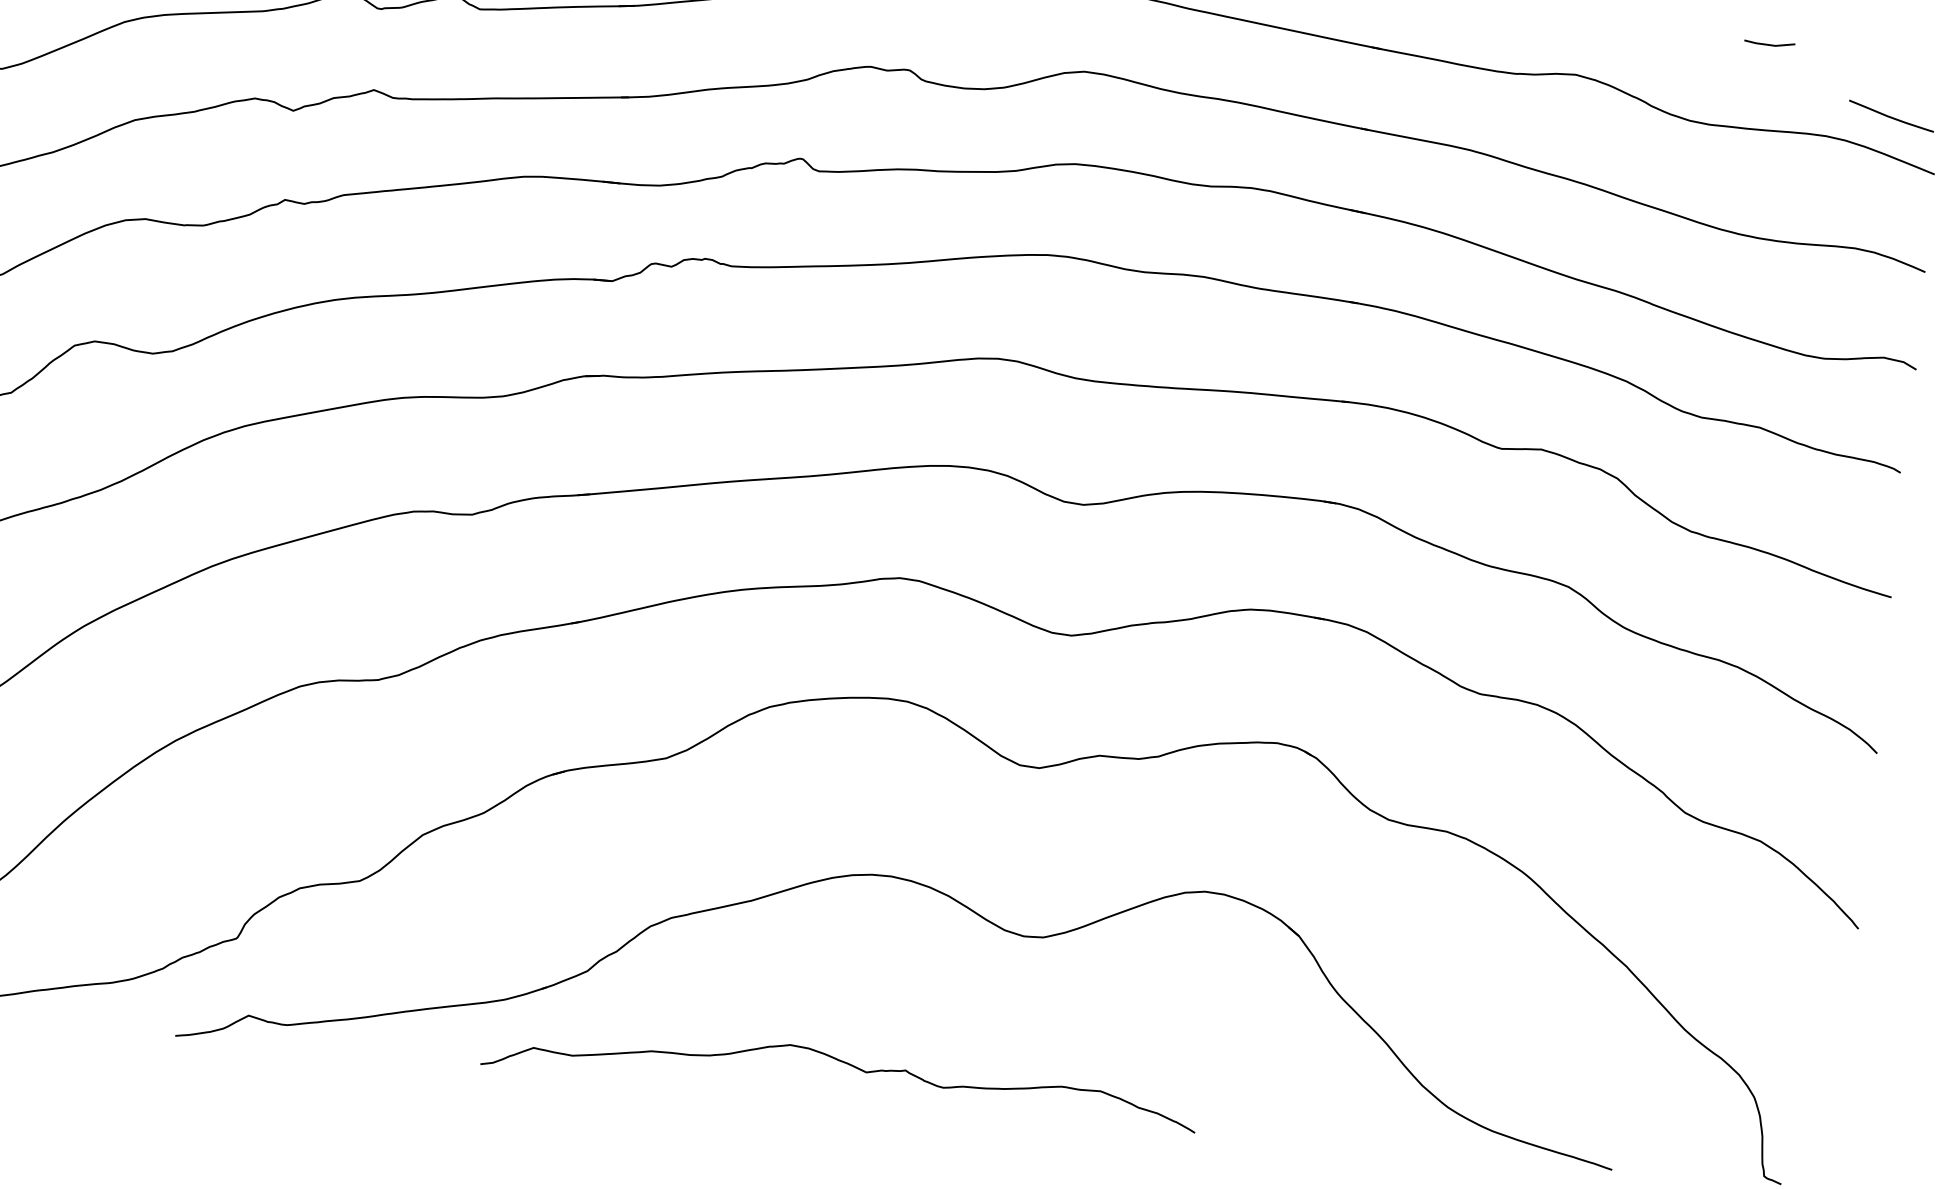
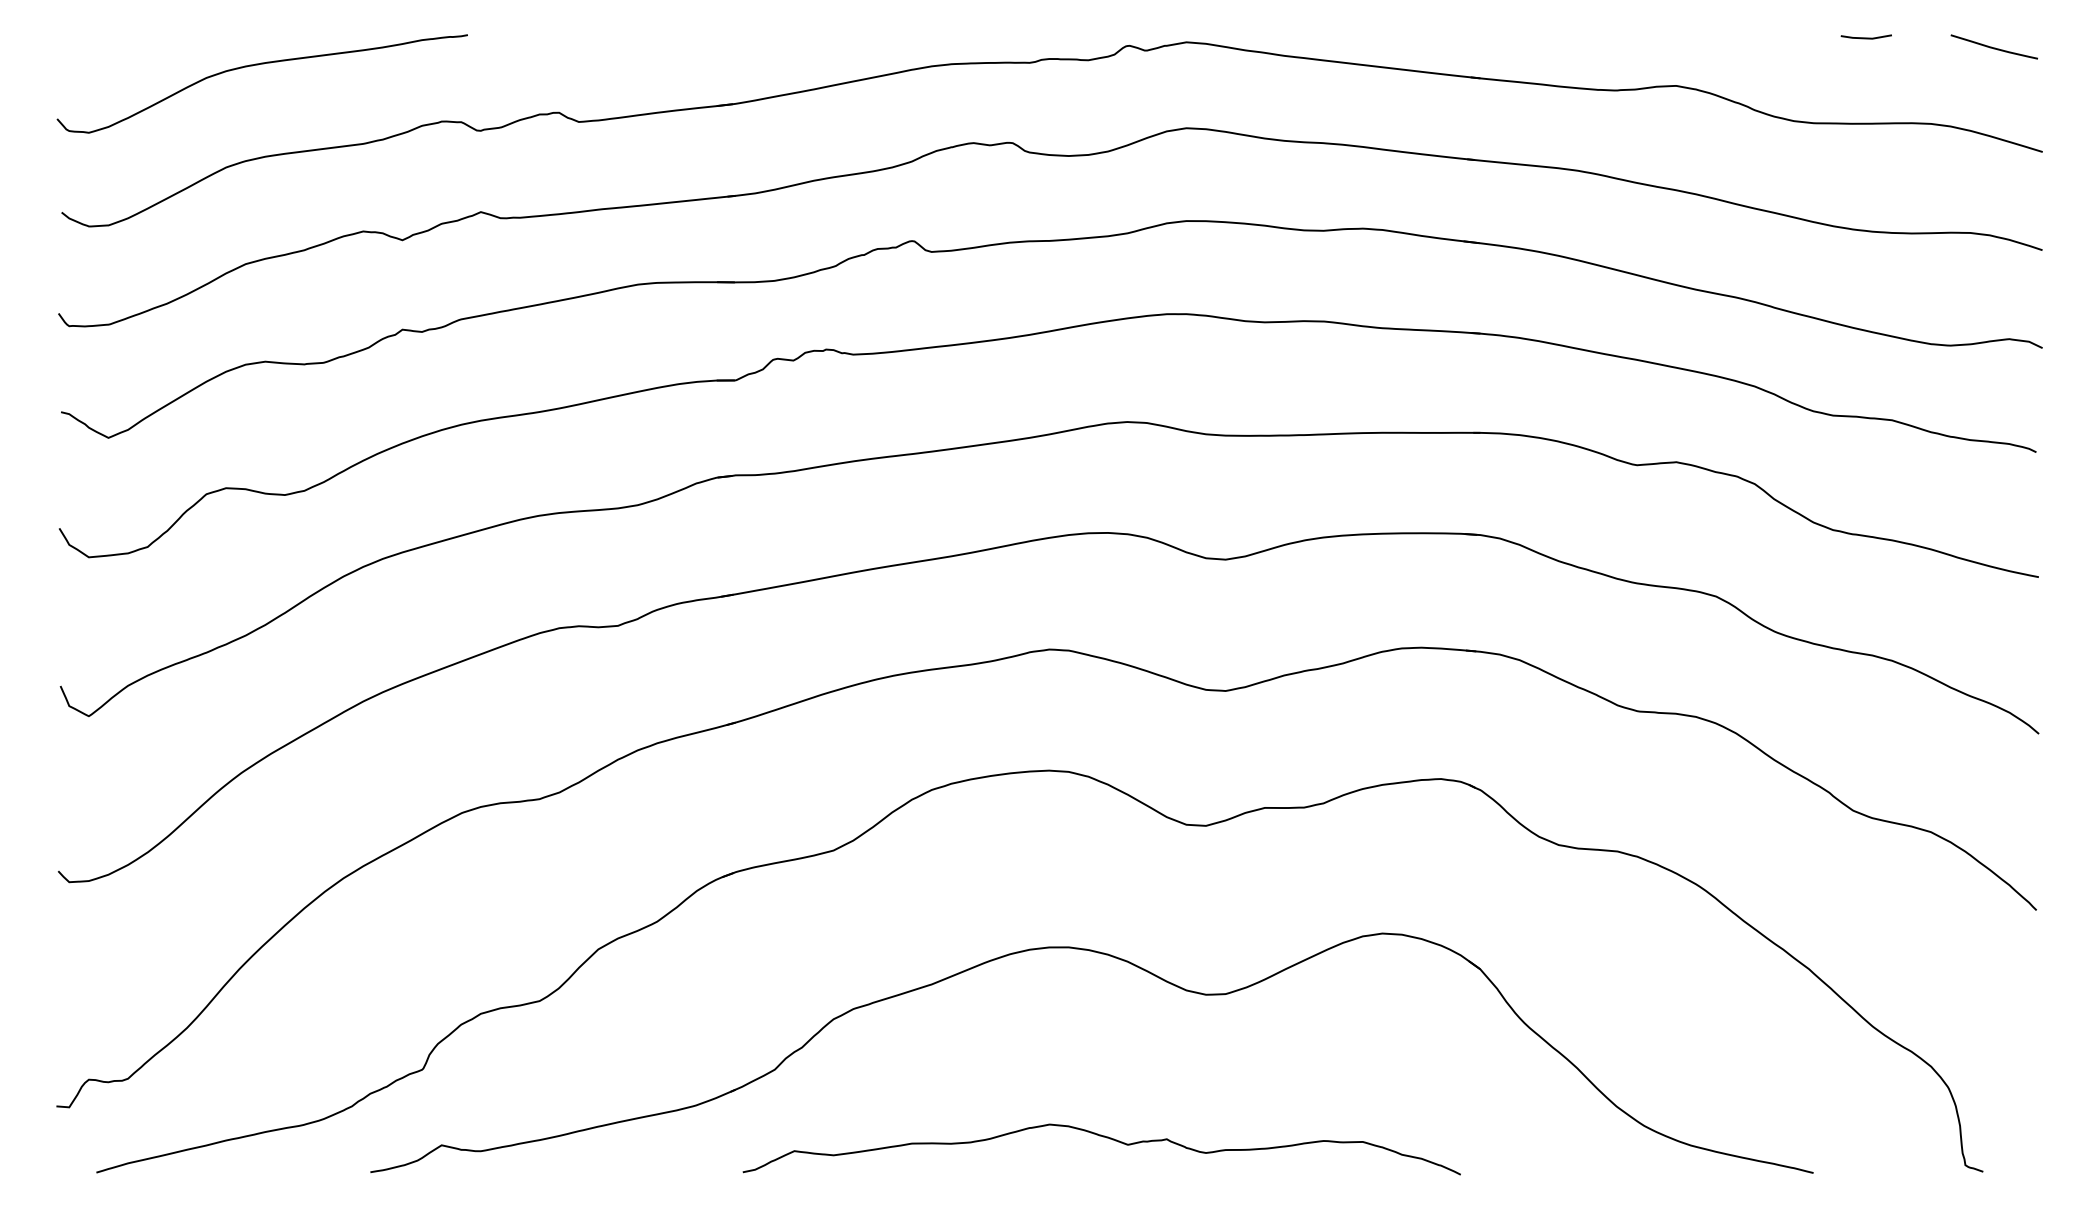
curve: (1890, 116) -> (1993, 47), moved
curve: (845, 1064) -> (1106, 1138), moved

